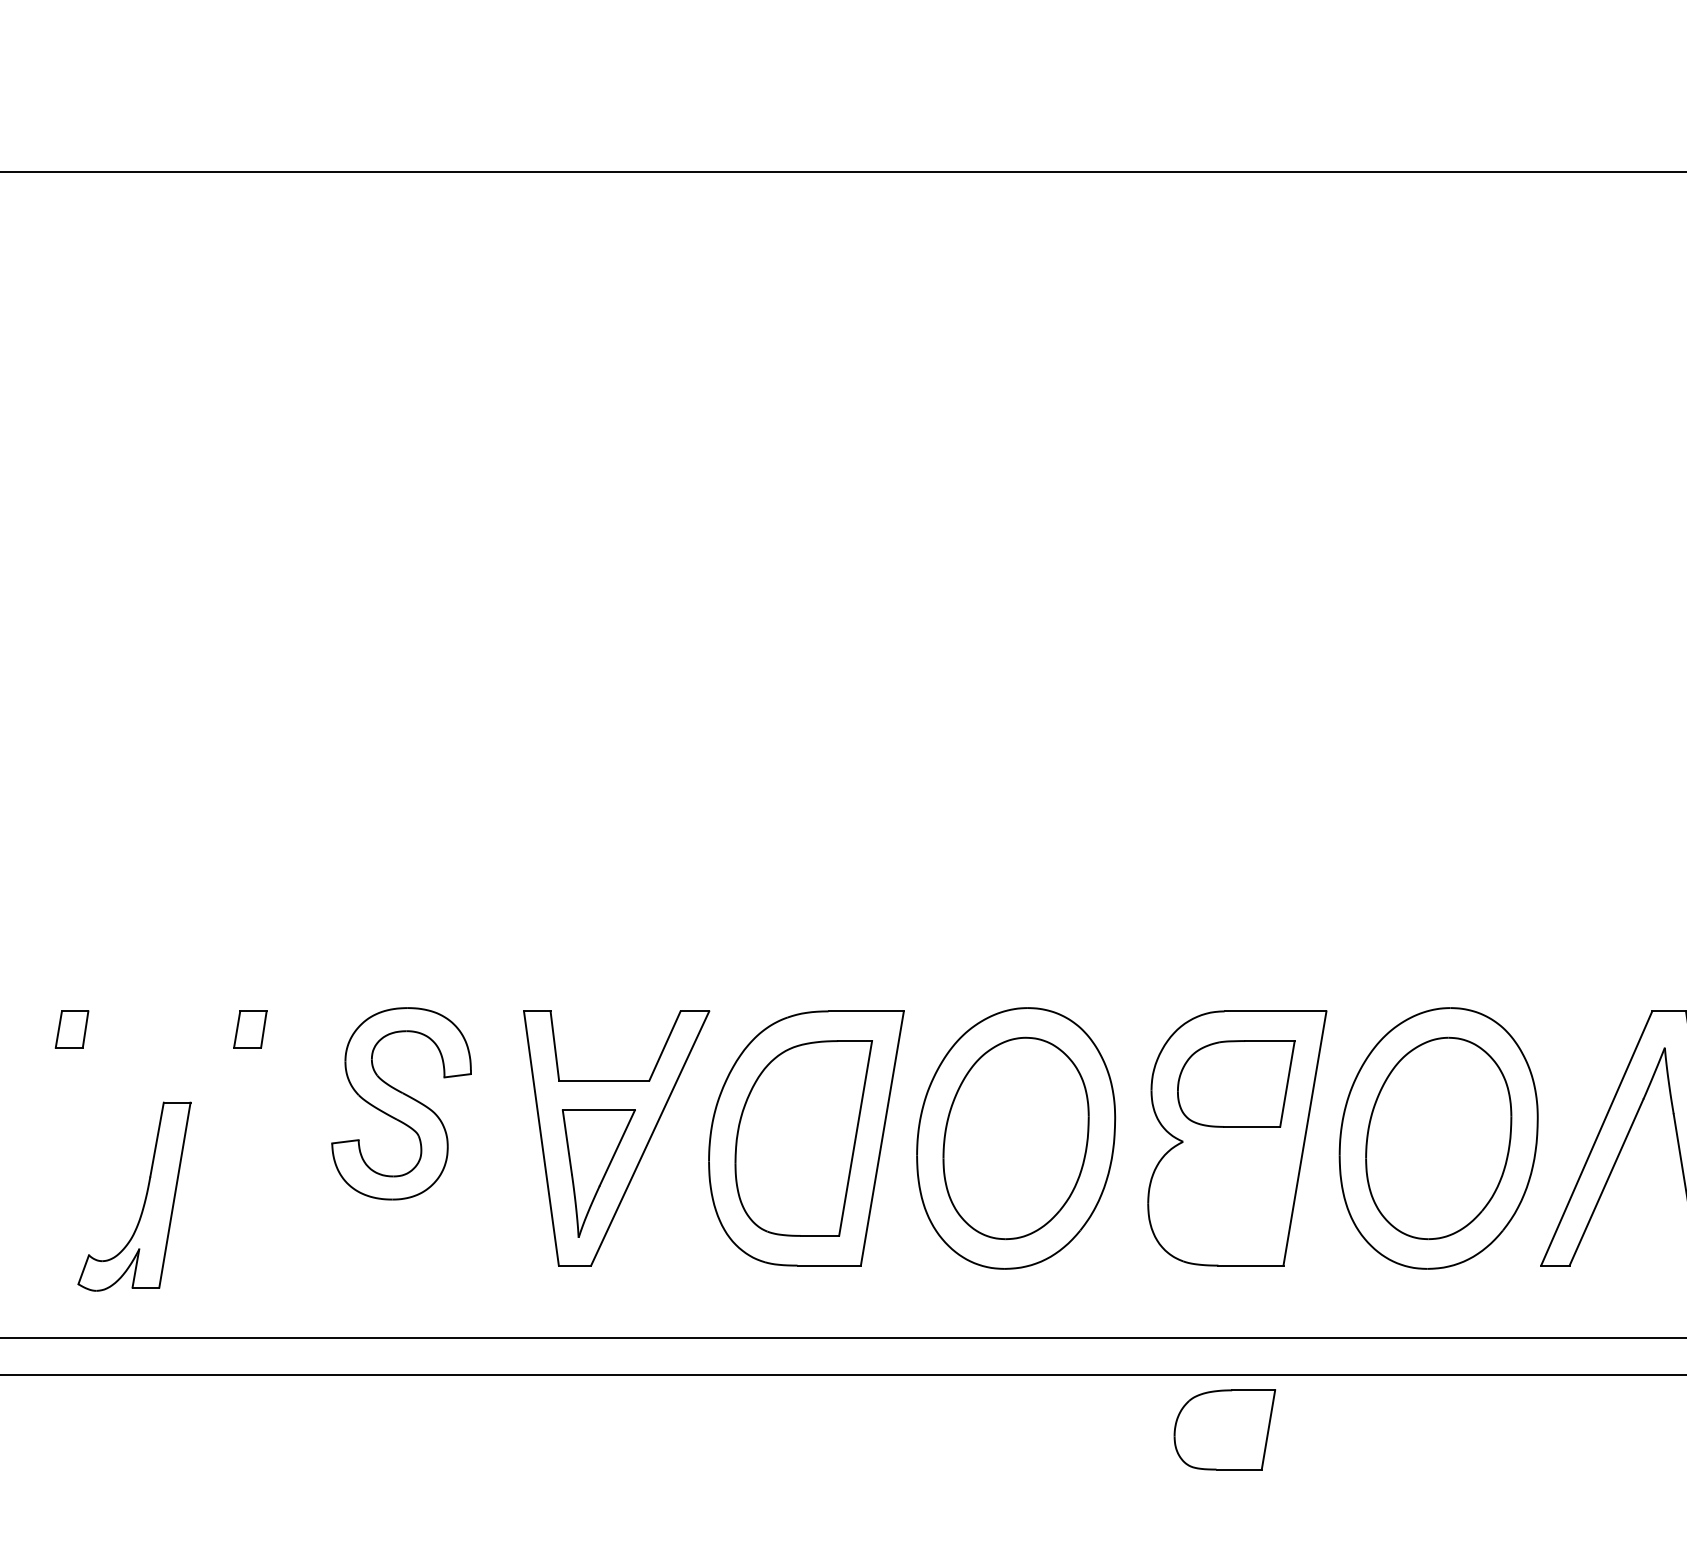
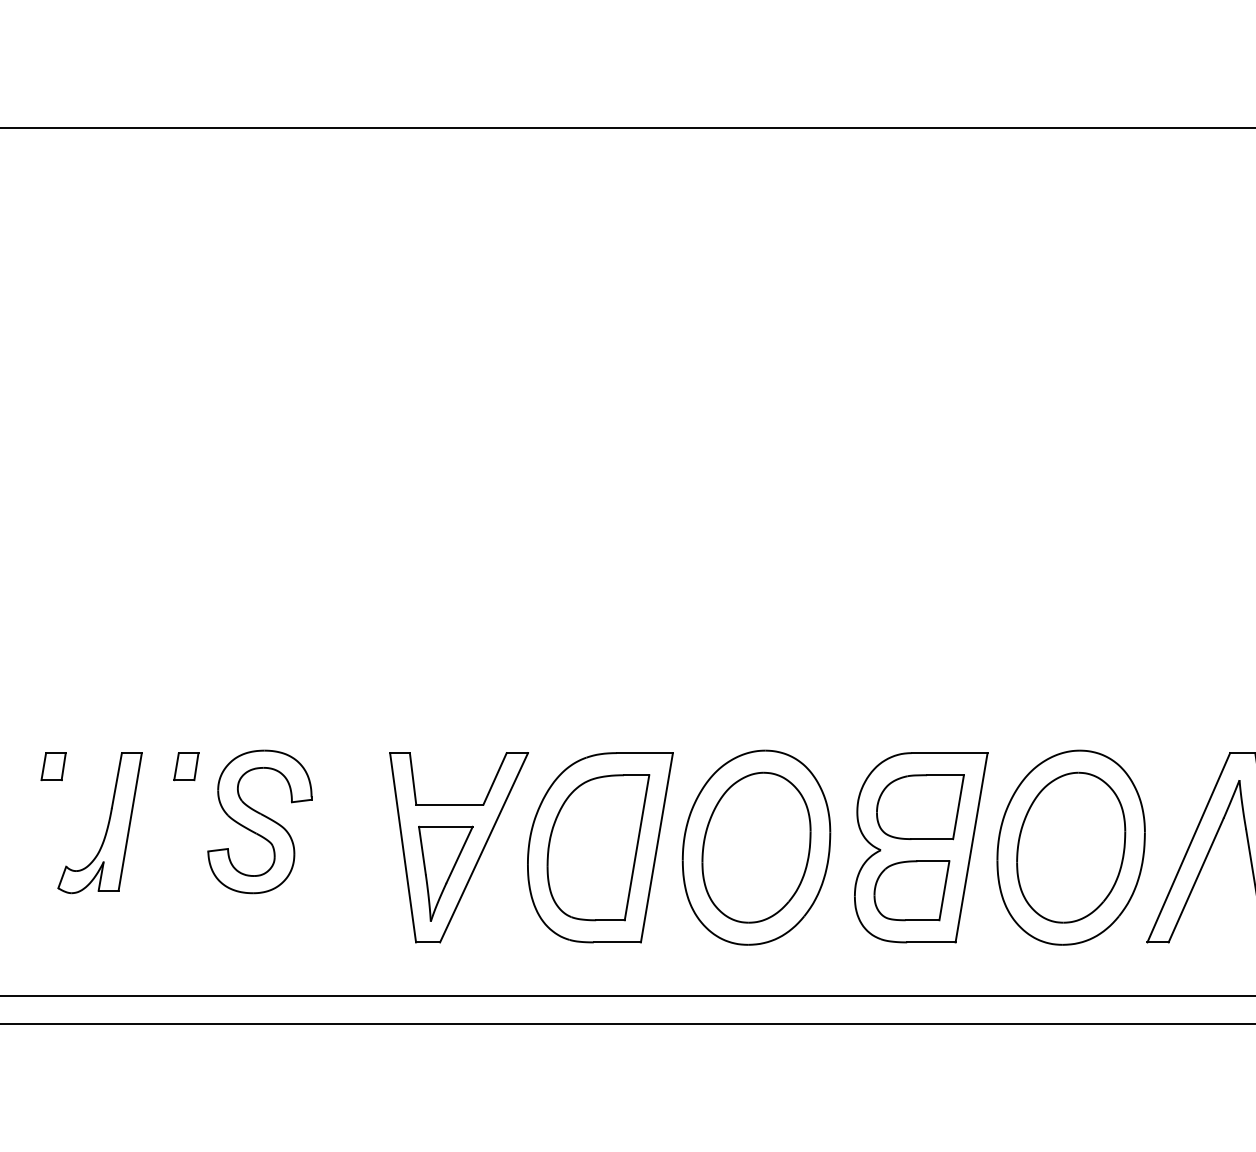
part: (400, 1103) -> (259, 821), moved
part: (144, 1197) -> (107, 823), moved
part: (1224, 1429) -> (911, 890), moved

